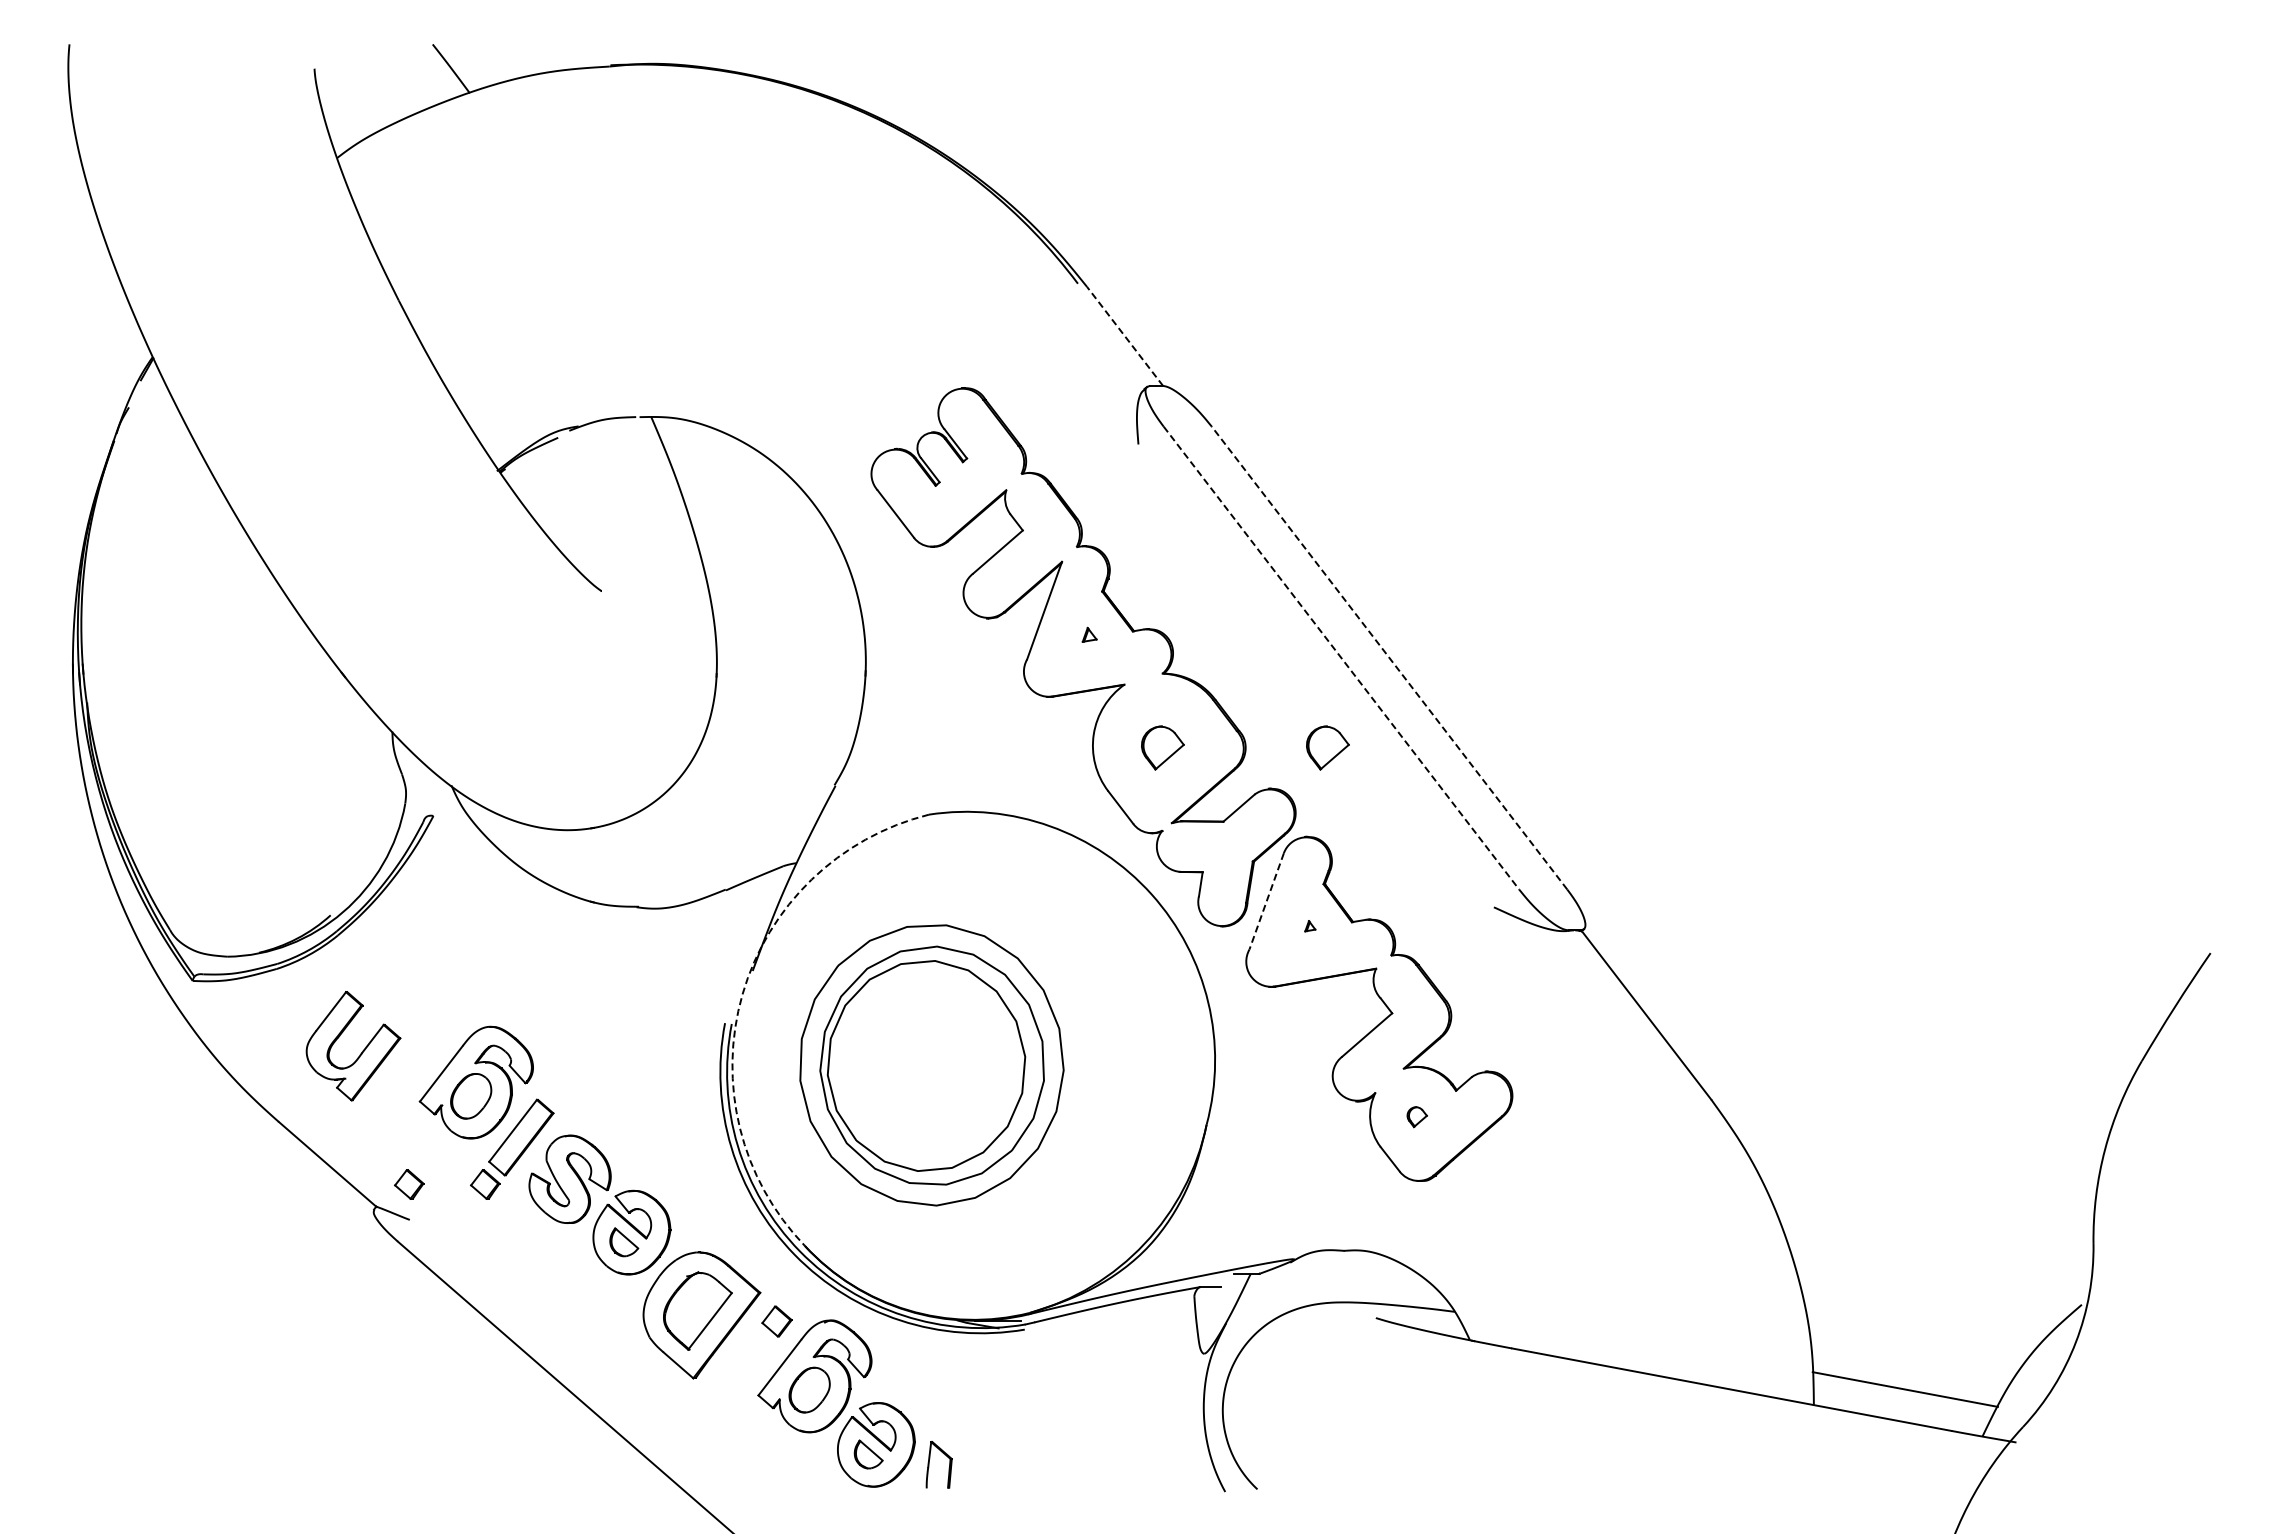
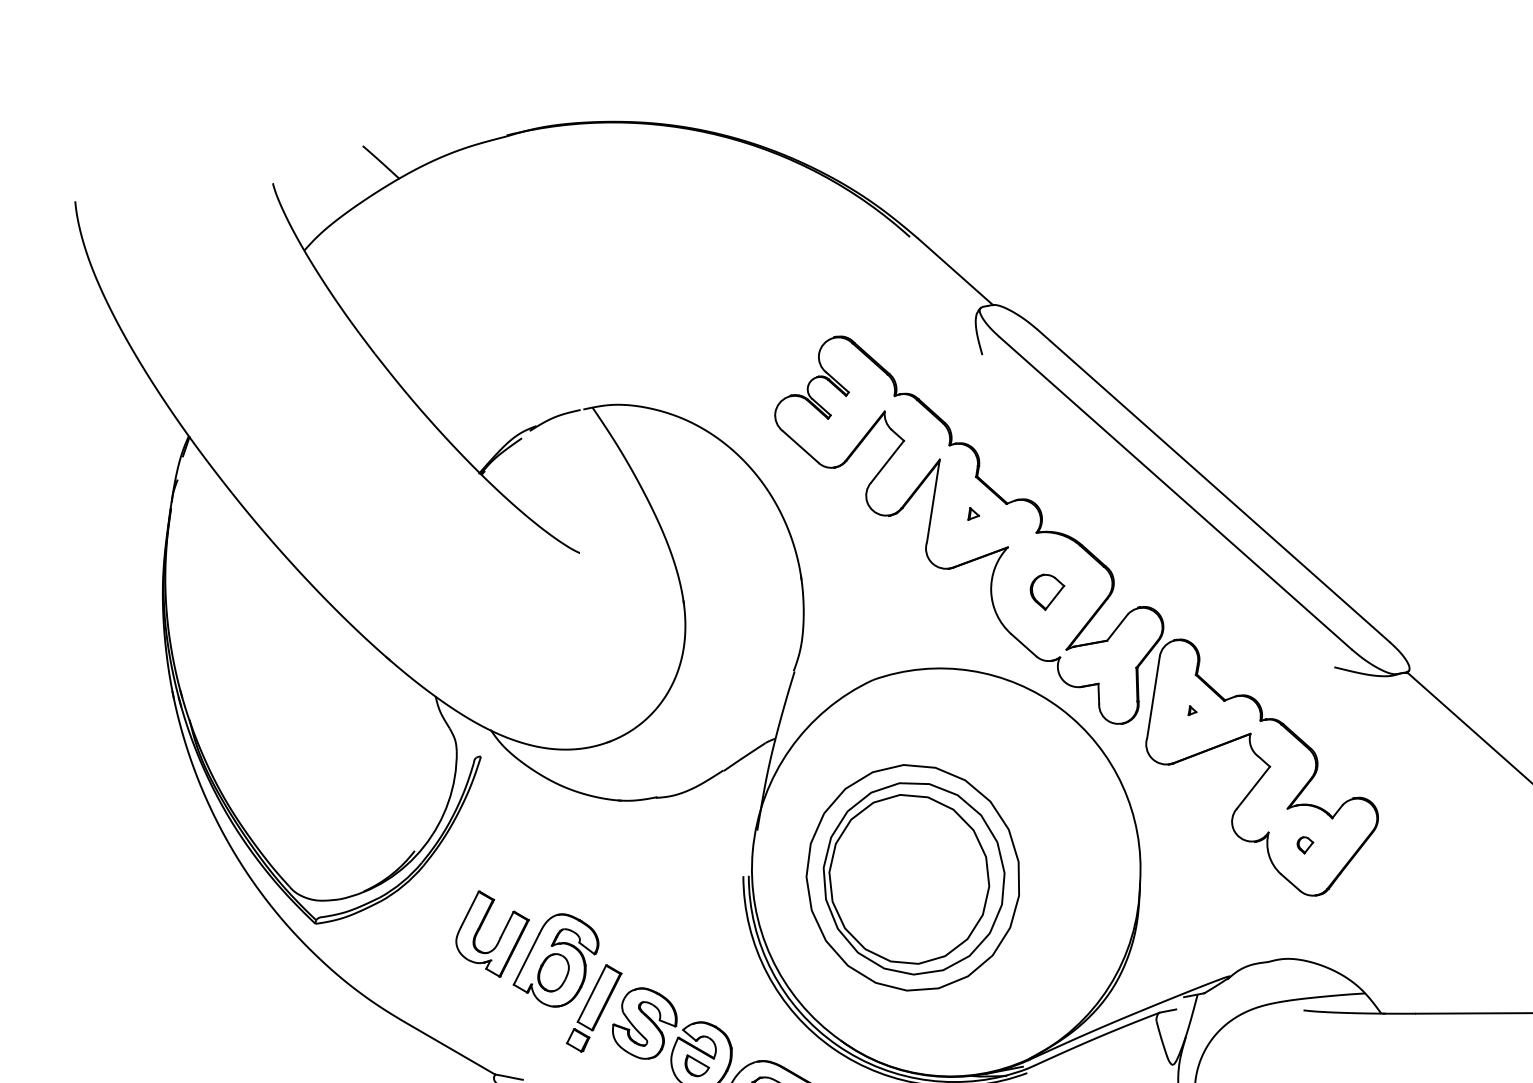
line: (1124, 336) -> (954, 271), dashed -> solid
line: (1341, 658) -> (1175, 493), dashed -> solid
line: (1389, 658) -> (1213, 486), dashed -> solid
part: (1327, 747) -> (1178, 566), removed
line: (1266, 901) -> (1153, 697), dashed -> solid
arc: (742, 994) -> (752, 850), dashed -> solid
part: (362, 1050) -> (500, 935), moved
part: (409, 1184) -> (518, 1051), removed

